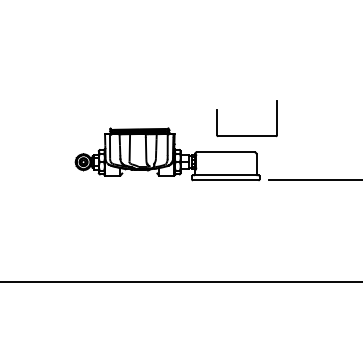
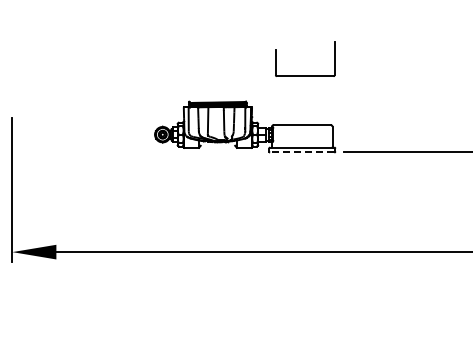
part: (247, 135) -> (305, 75), moved
line: (225, 180) -> (301, 152), solid -> dashed

